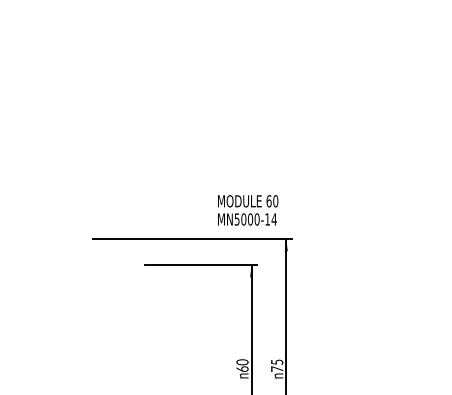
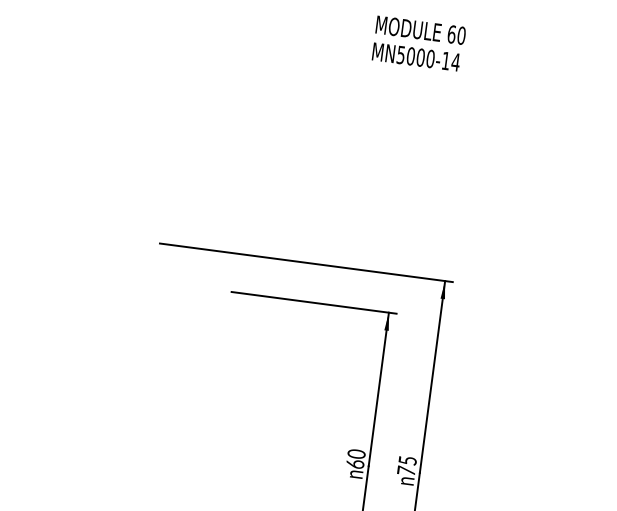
text: (248, 210) -> (419, 44), moved

